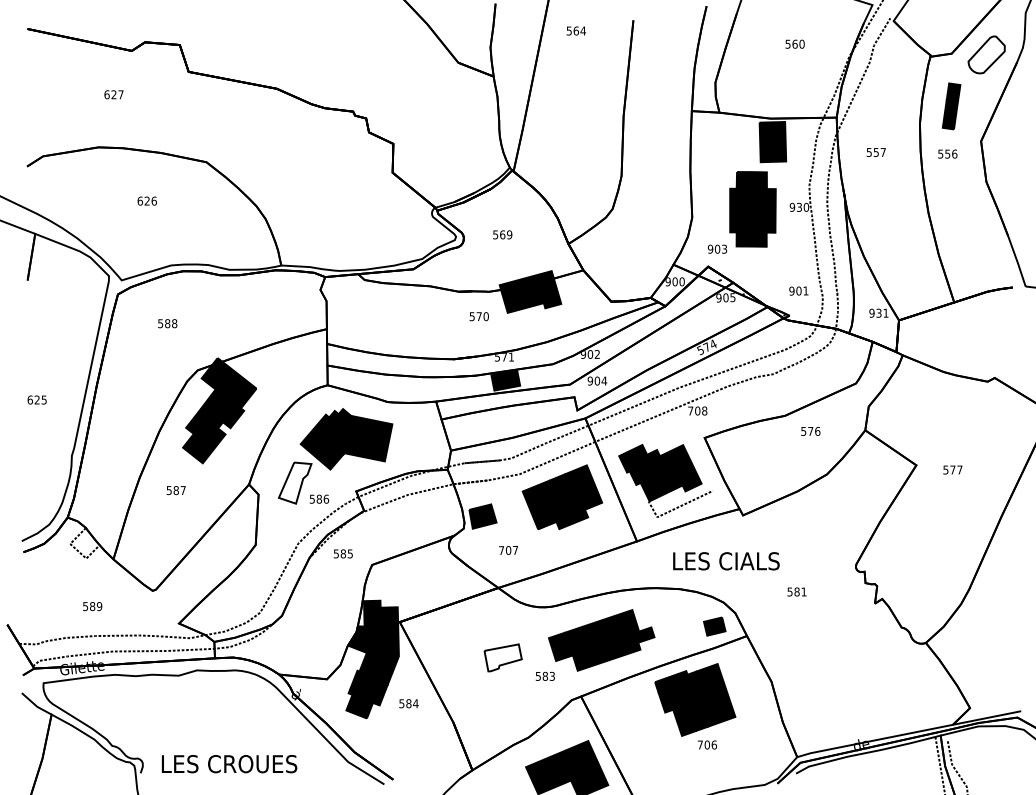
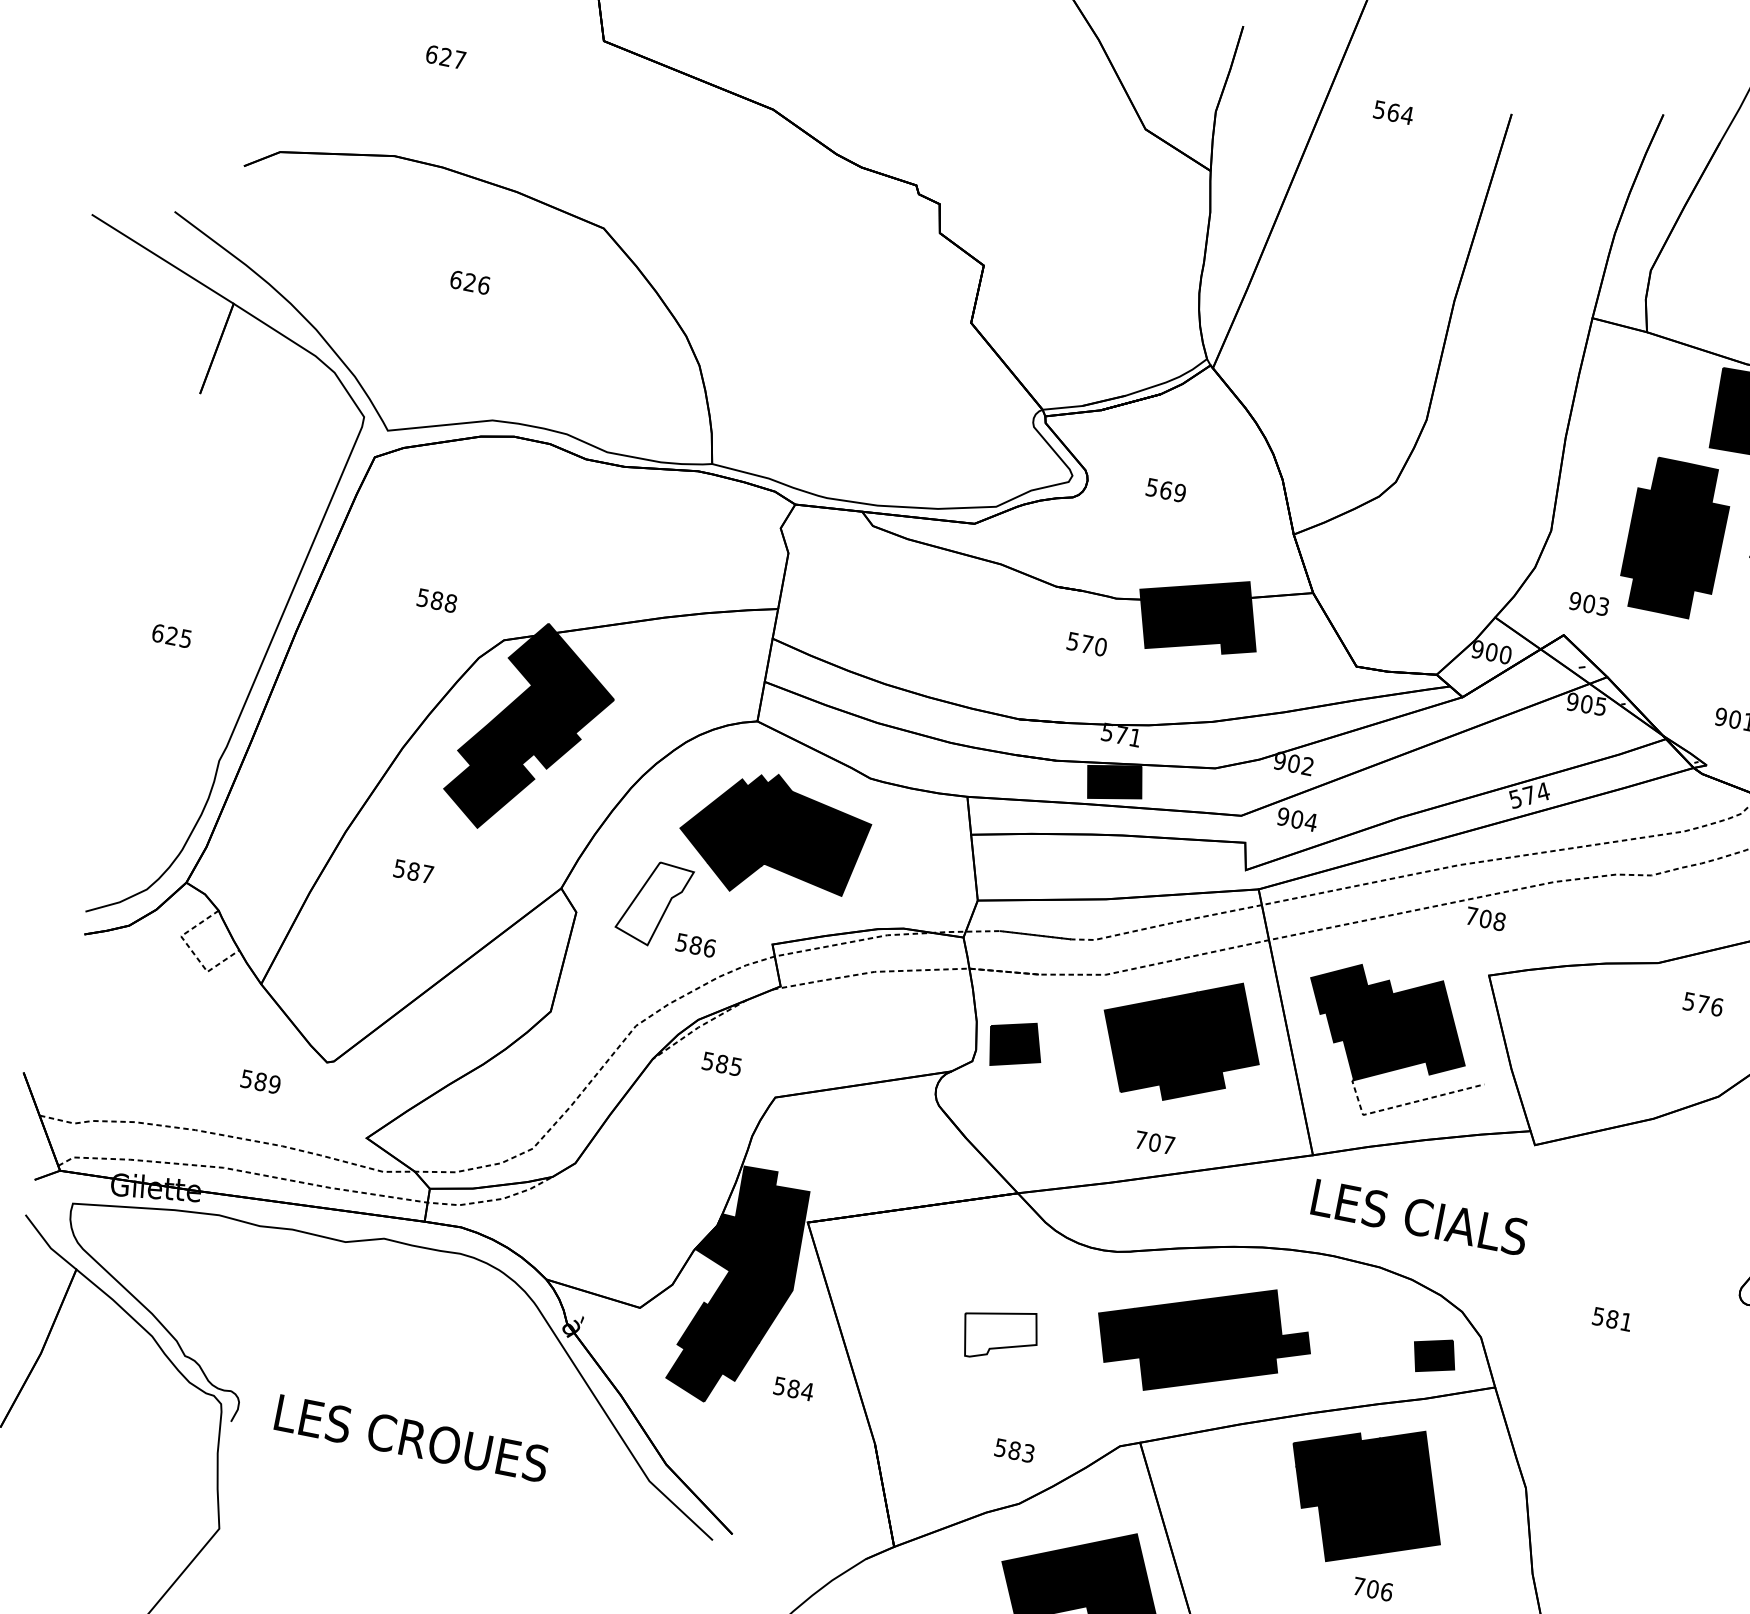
text: (167, 323) -> (436, 600), moved
text: (508, 550) -> (1154, 1142), moved
text: (726, 561) -> (1419, 1217), moved
text: (92, 606) -> (260, 1081), moved
text: (544, 675) -> (1013, 1448), moved

